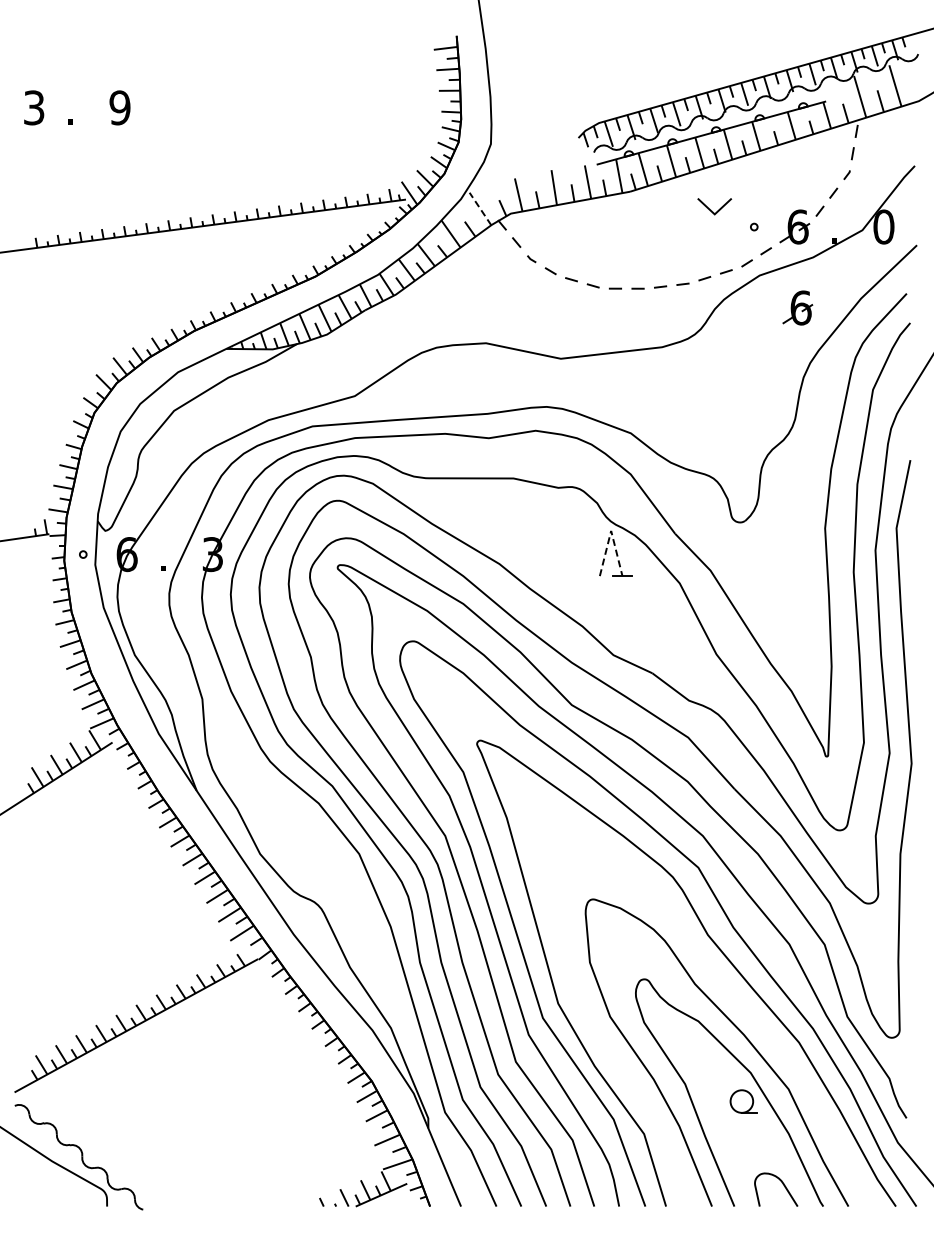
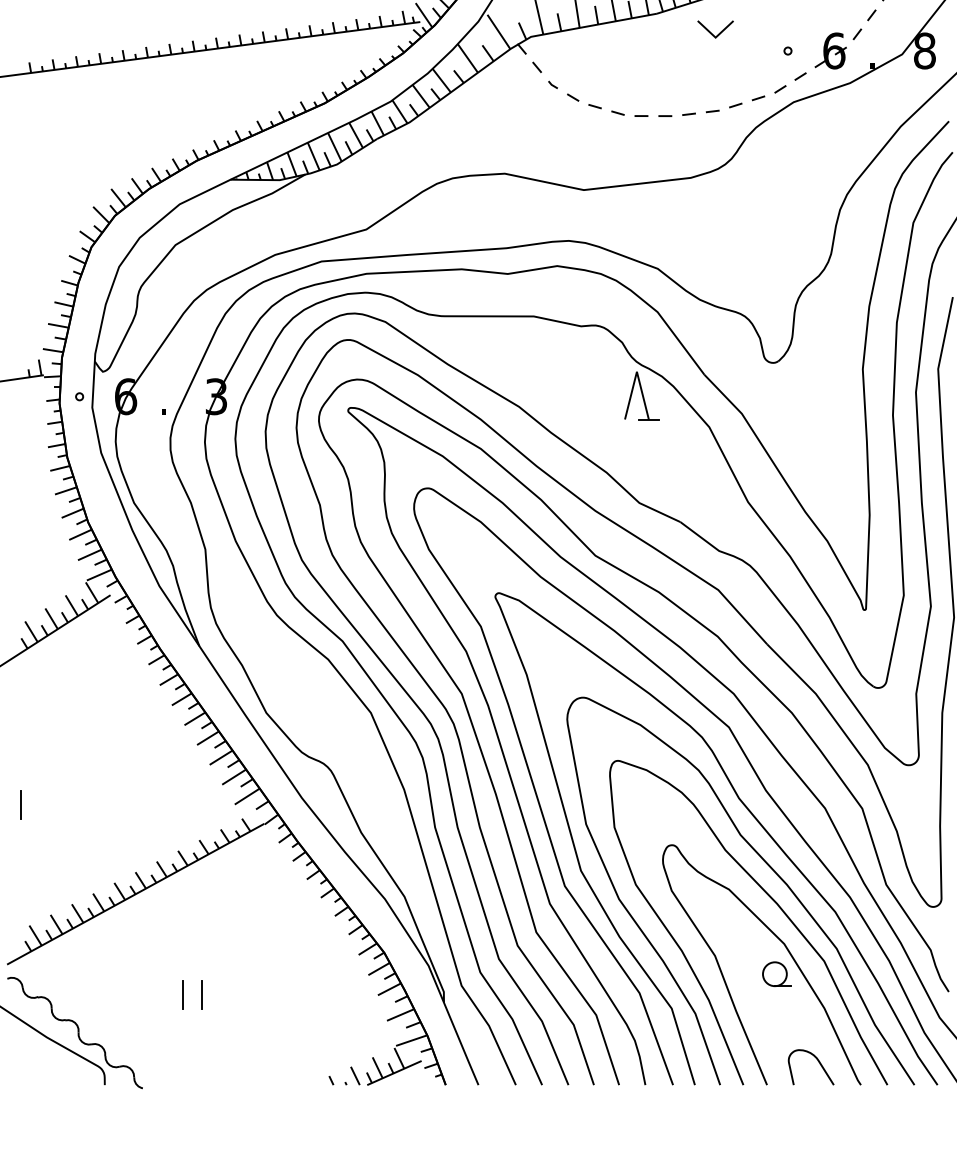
line: (480, 209) -> (498, 32), dashed -> solid
line: (712, 210) -> (713, 33), moved
text: (883, 226) -> (924, 50), 0 -> 8
part: (797, 307) -> (833, 135), removed
line: (611, 530) -> (637, 371), dashed -> solid
line: (28, 940) -> (21, 804), added
curve: (733, 997) -> (766, 864), added
line: (181, 1120) -> (183, 994), added
line: (199, 1120) -> (202, 994), added

